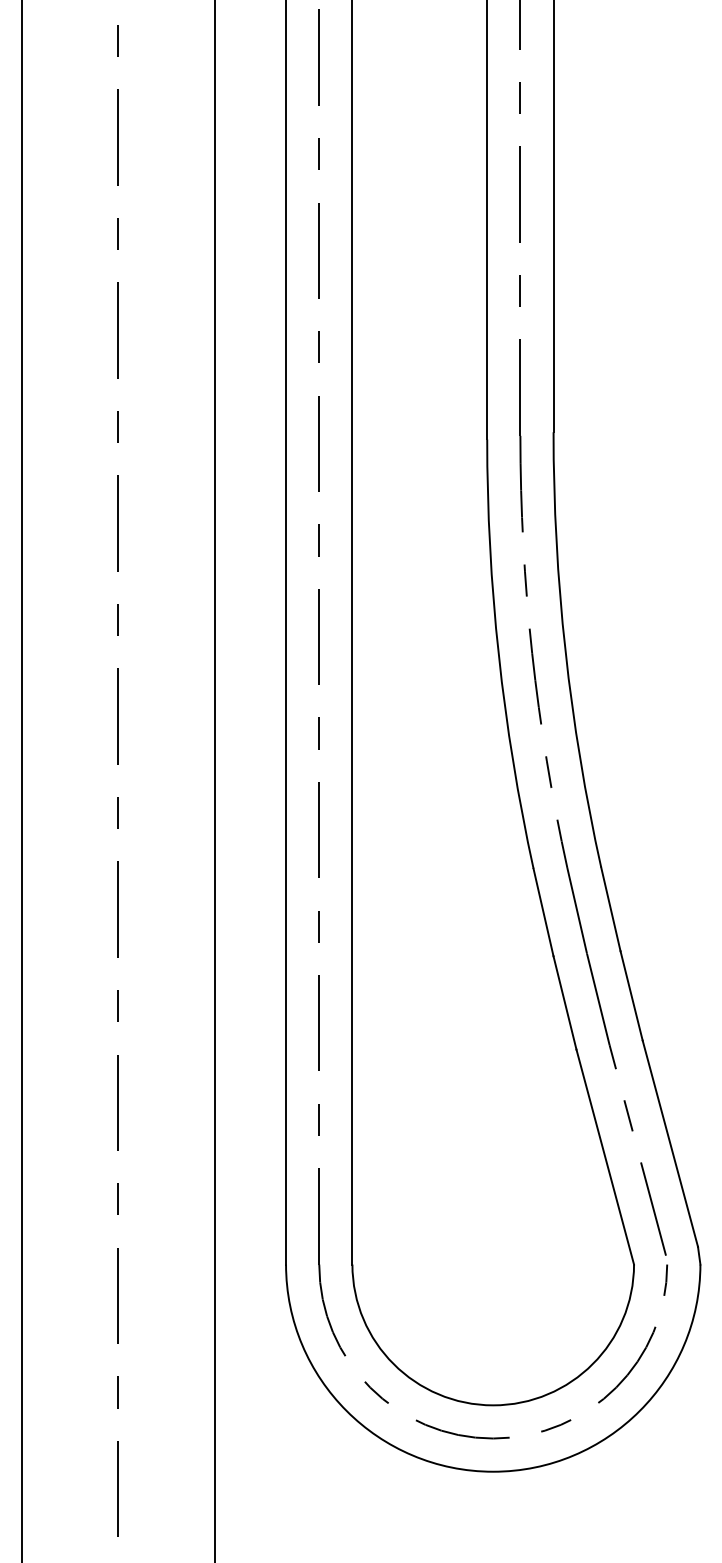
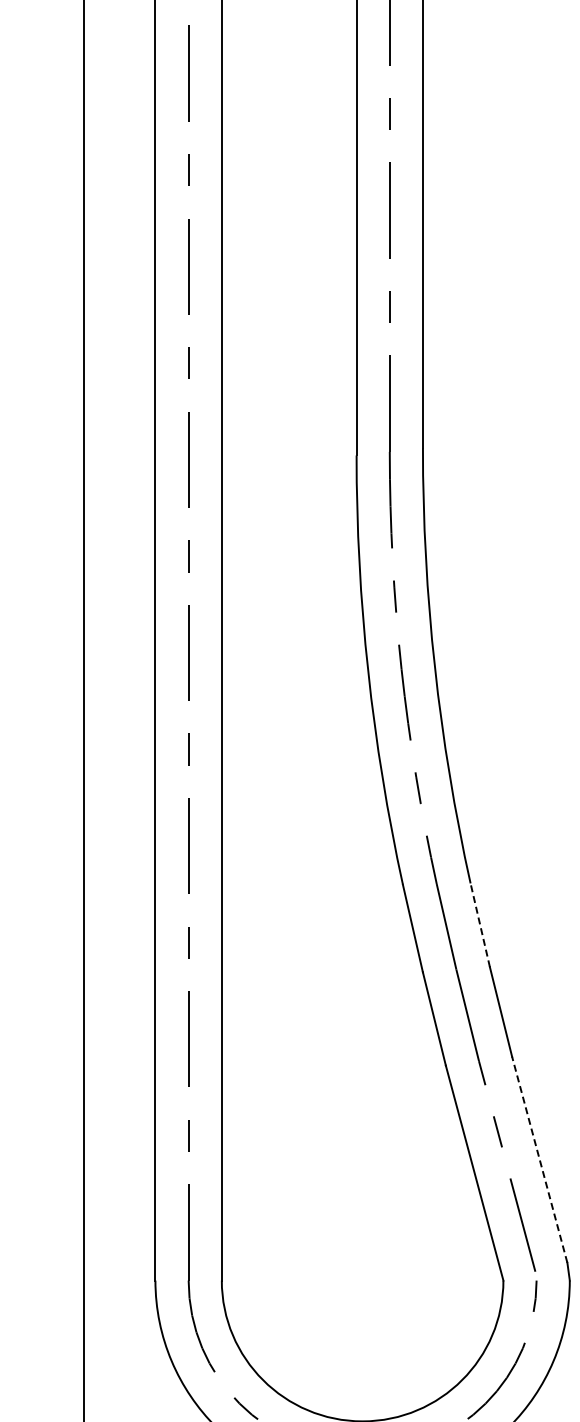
line: (610, 908) -> (479, 924), solid -> dashed
line: (670, 1143) -> (539, 1159), solid -> dashed

